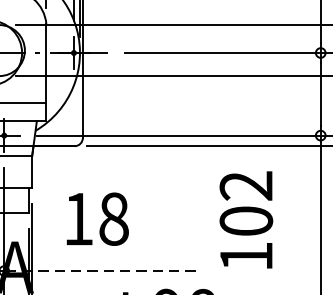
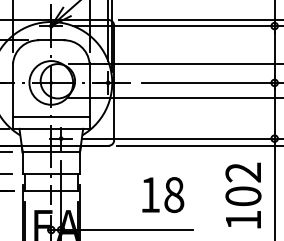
text: (98, 218) -> (163, 194), moved
text: (246, 219) -> (243, 195), moved
line: (102, 270) -> (127, 229), dashed -> solid

